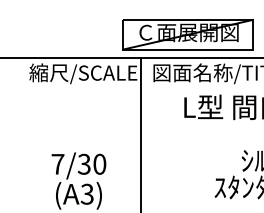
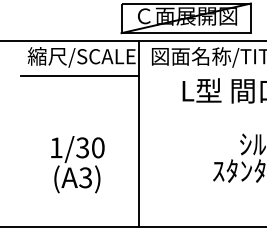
line: (81, 92) -> (79, 76), added
text: (58, 163) -> (56, 147), 7/30 -> 1/30

